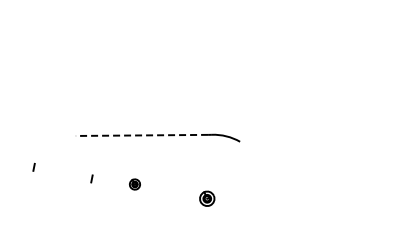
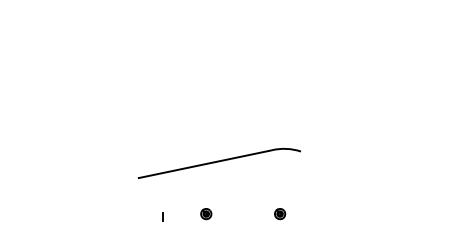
line: (141, 135) -> (203, 164), dashed -> solid
line: (33, 166) -> (103, 216), removed
part: (207, 199) -> (280, 214), size x0.71

